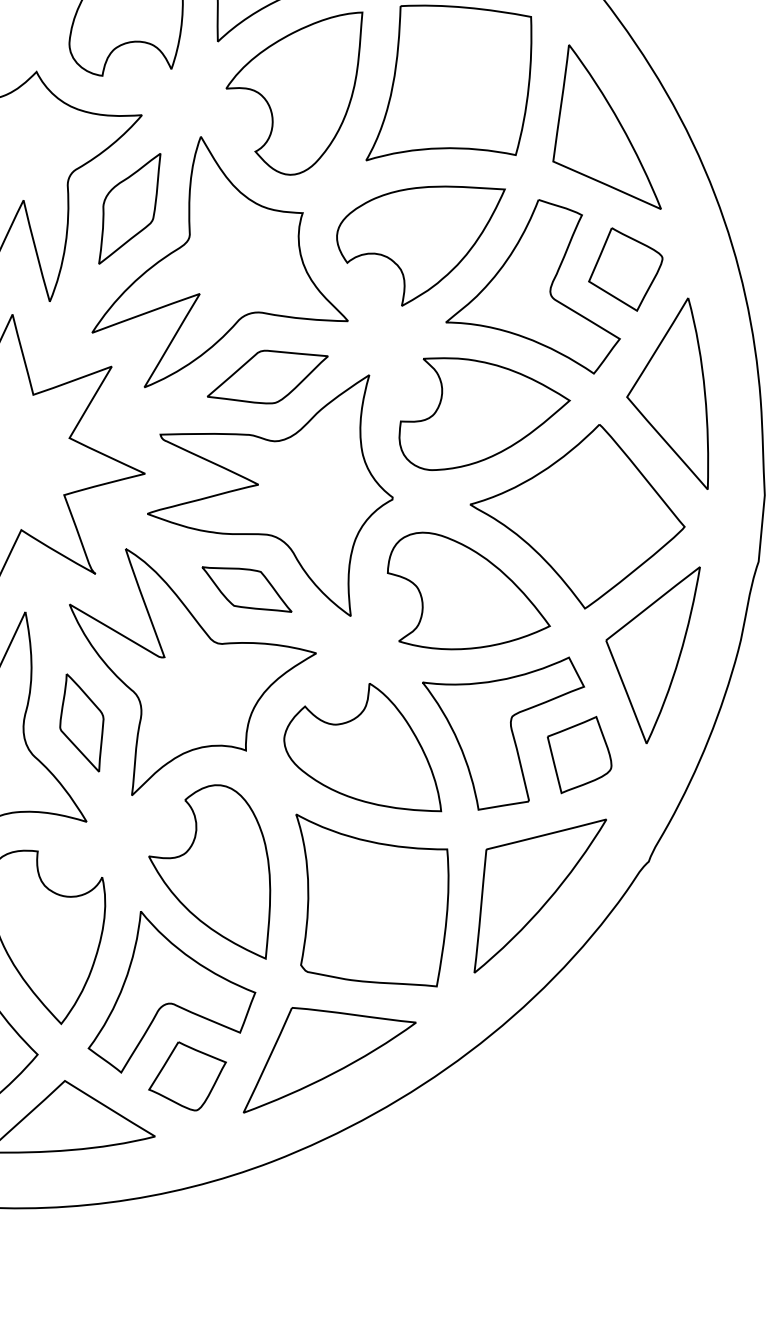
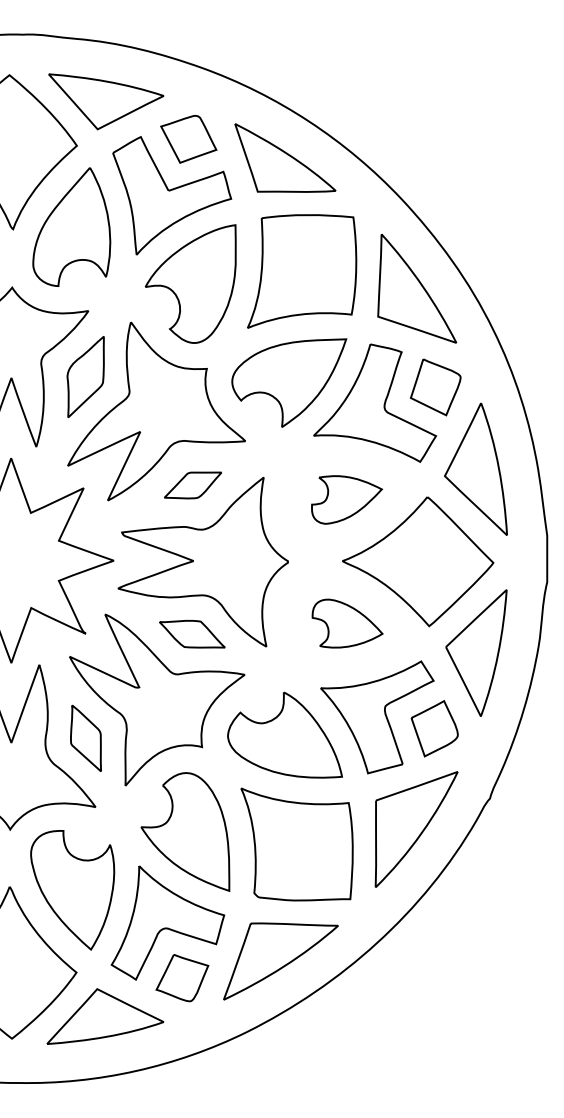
part: (266, 377) -> (192, 485), size x0.7
part: (484, 417) -> (346, 499), size x0.6
part: (469, 593) -> (347, 623), size x0.6

